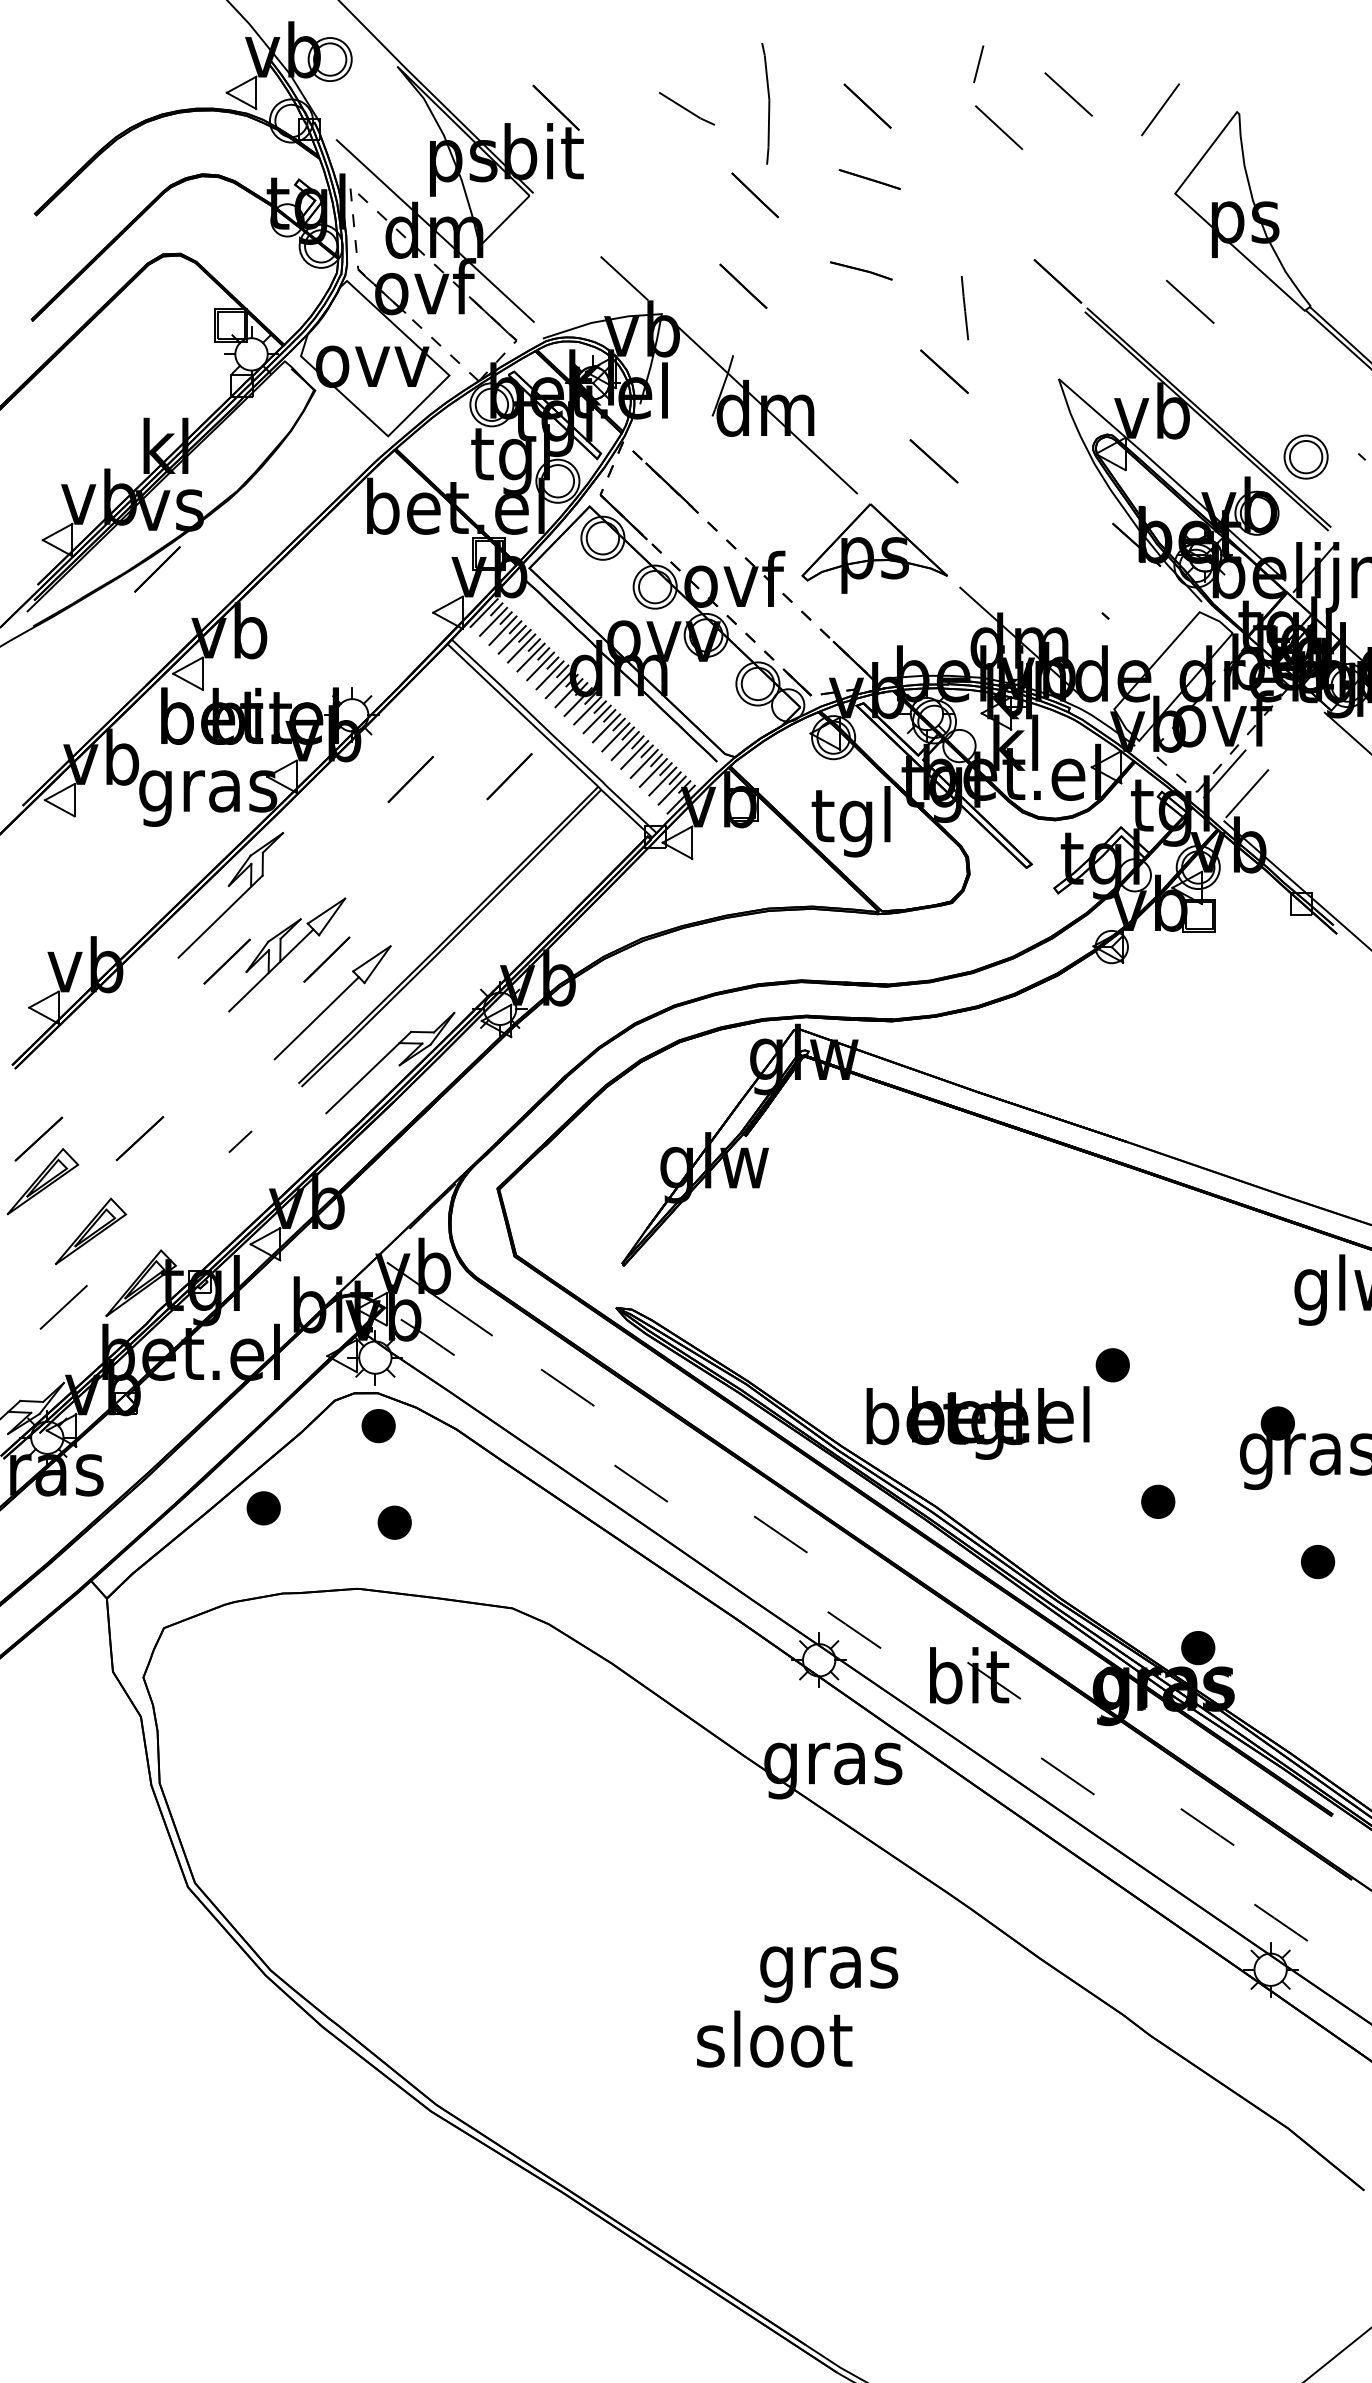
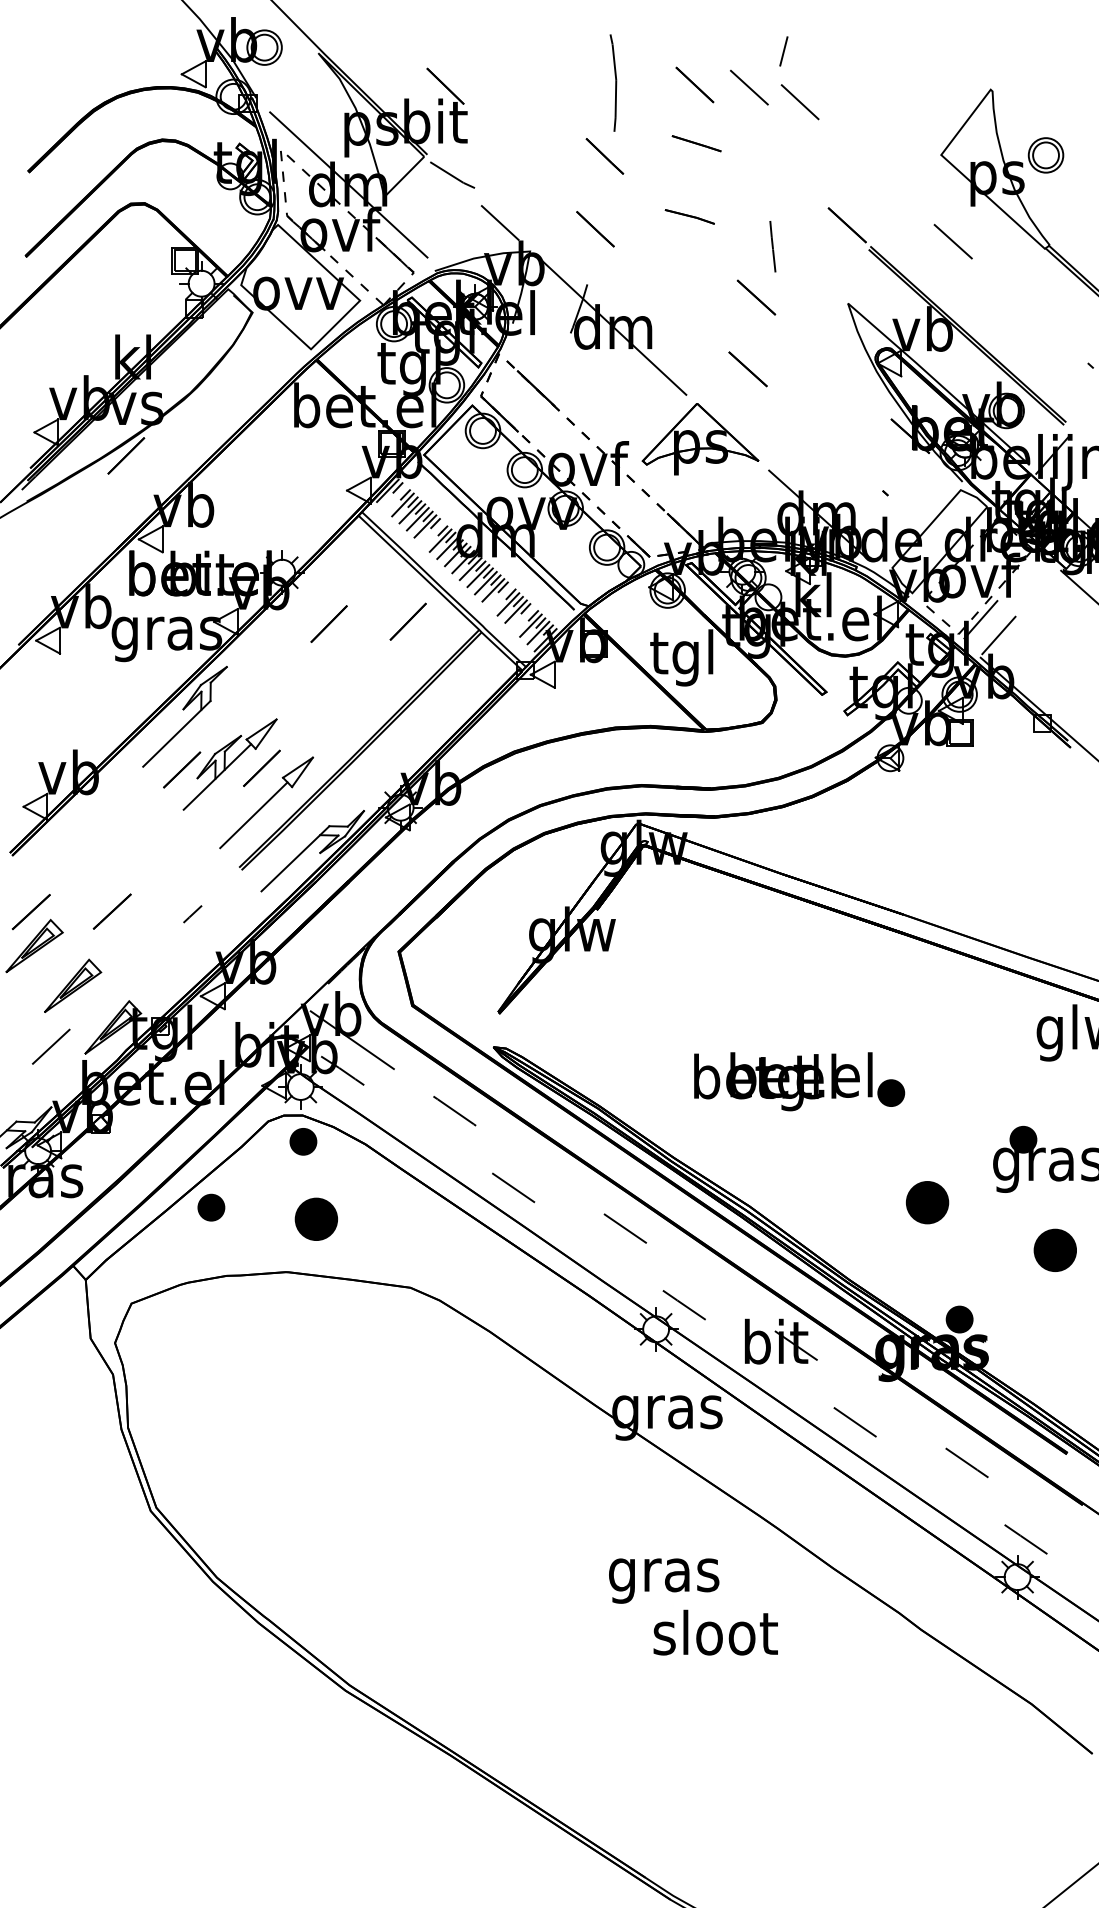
line: (1068, 94) -> (749, 87), moved
curve: (686, 108) -> (452, 174), moved
line: (1160, 109) -> (929, 87), removed
part: (1305, 456) -> (1045, 154), moved
line: (493, 621) -> (395, 497), removed
line: (540, 666) -> (432, 533), removed
line: (624, 746) -> (500, 597), removed
line: (652, 772) -> (522, 618), removed
text: (977, 1422) -> (782, 1081), moved
part: (1158, 1501) -> (927, 1202), size x1.6
part: (394, 1522) -> (316, 1219), size x1.6
part: (1318, 1562) -> (1055, 1251), size x1.6
text: (774, 2038) -> (715, 1632), moved

